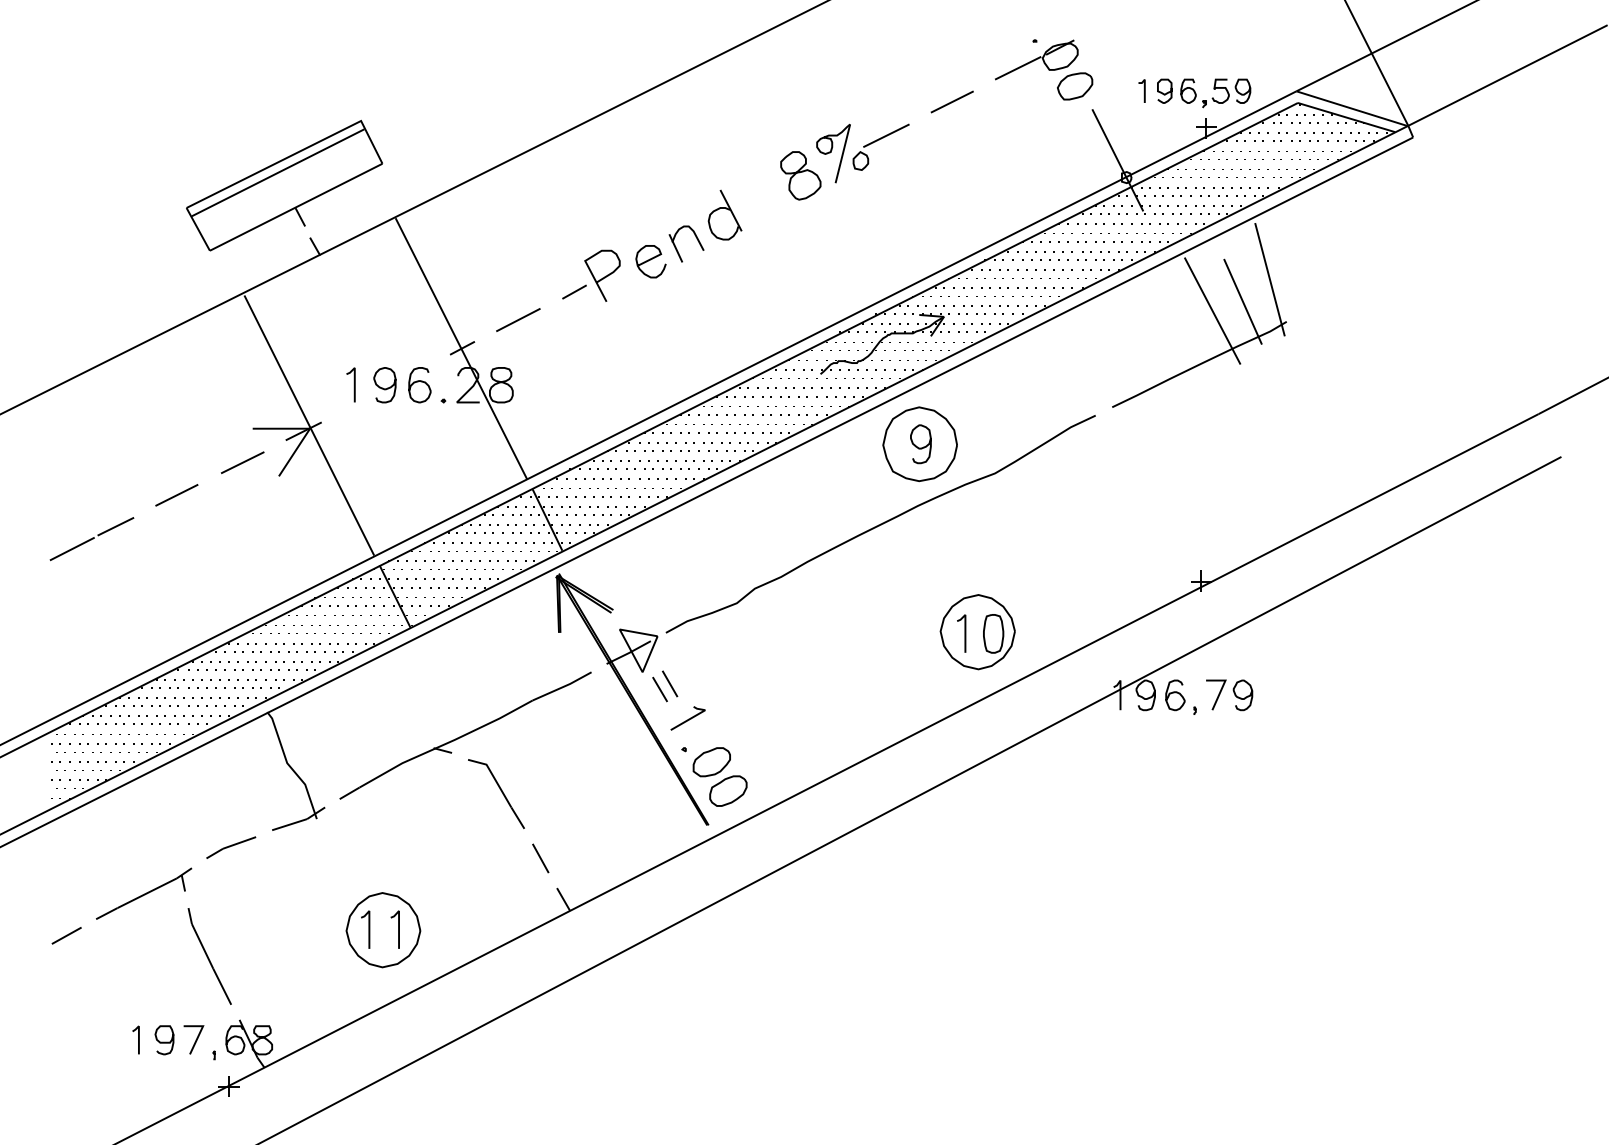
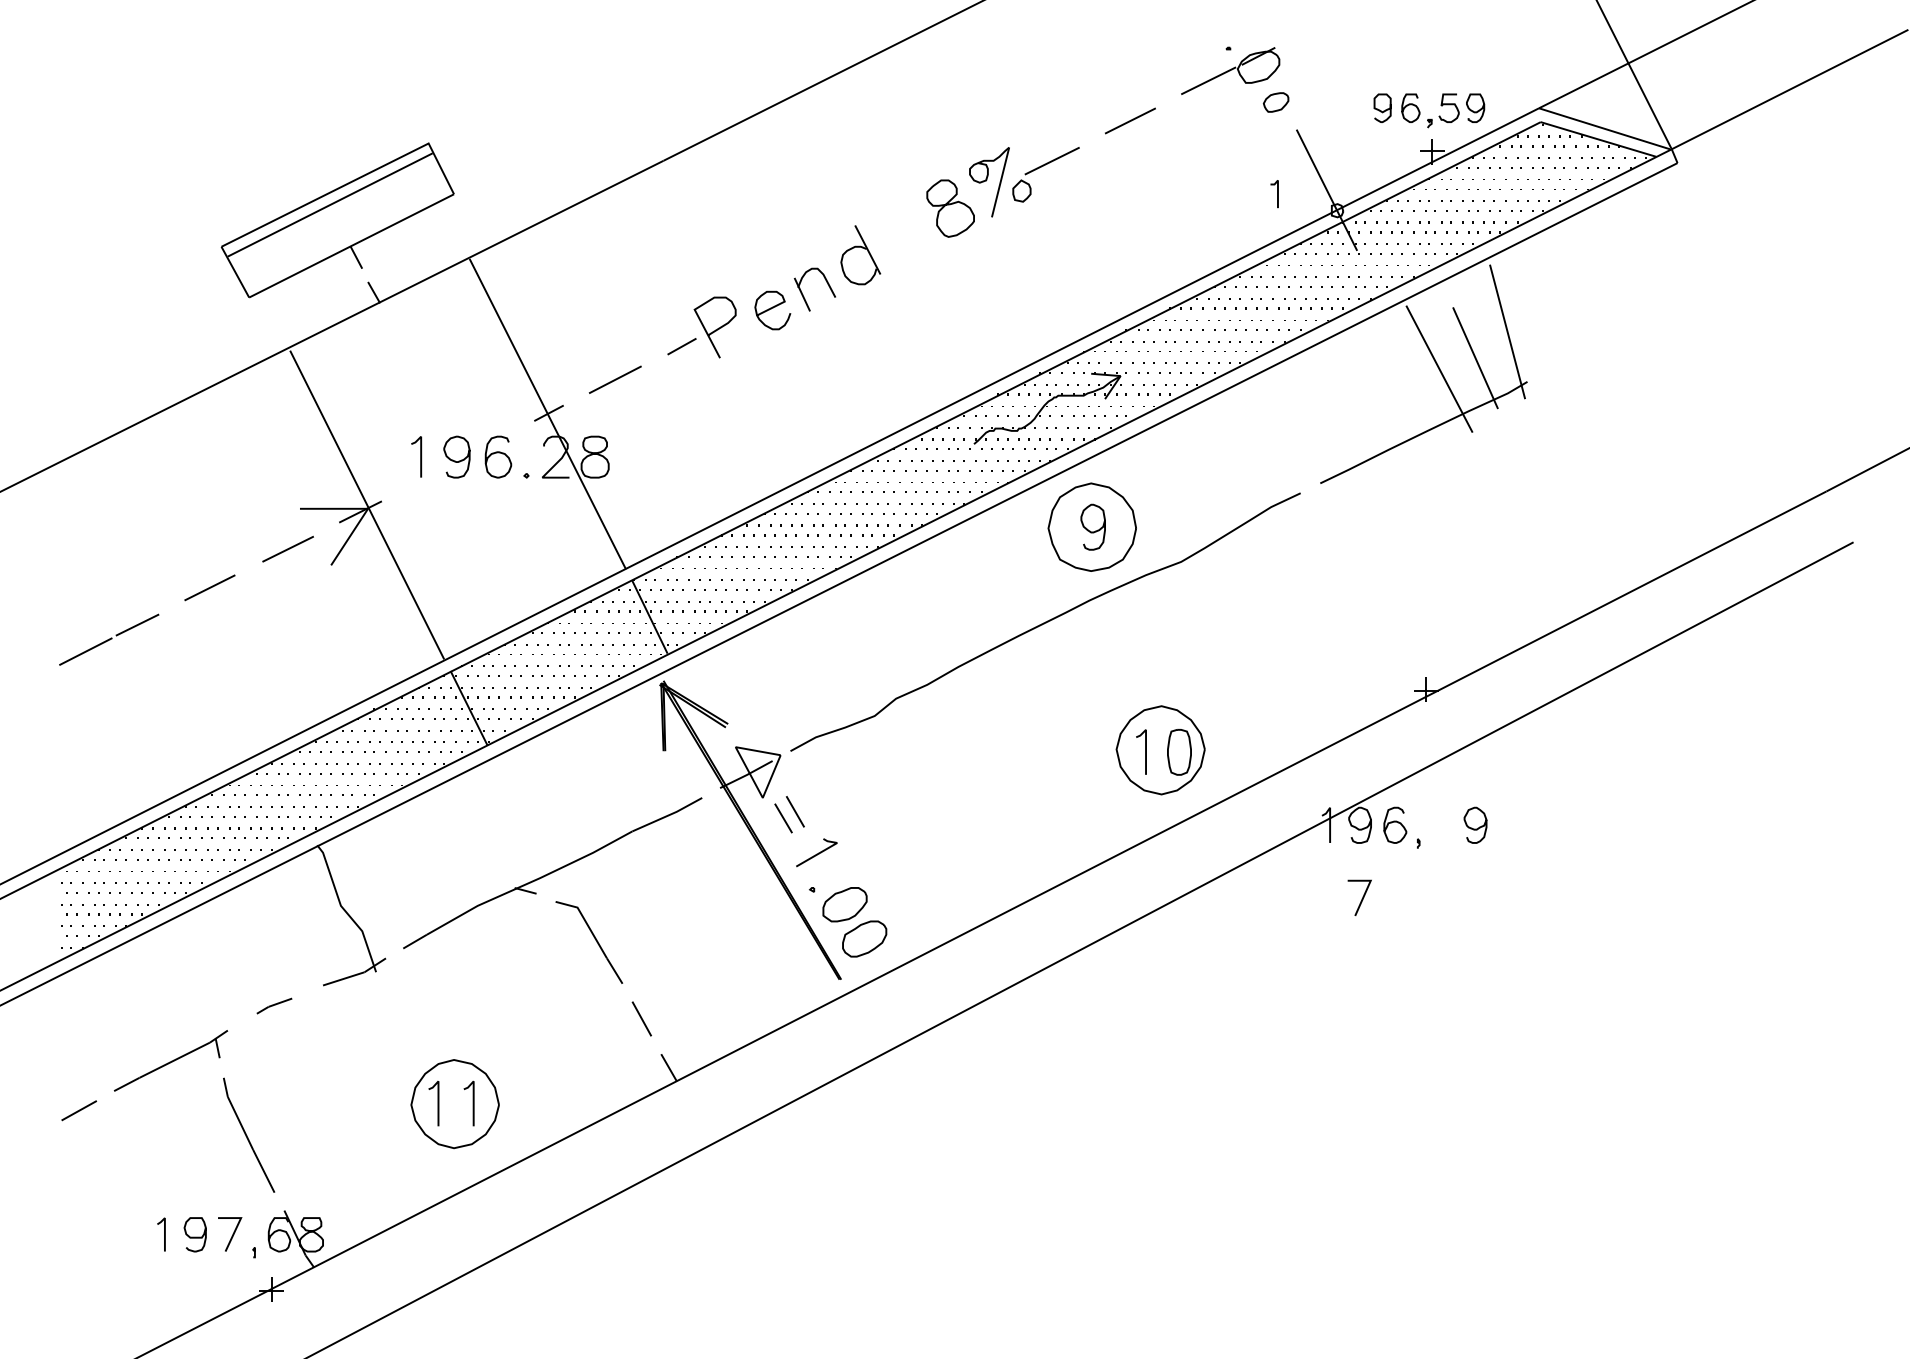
part: (1074, 86) -> (1275, 102), size x0.6
line: (1144, 91) -> (1277, 194), moved
line: (1217, 695) -> (1361, 898), moved
part: (231, 847) -> (274, 1005), size x0.6

